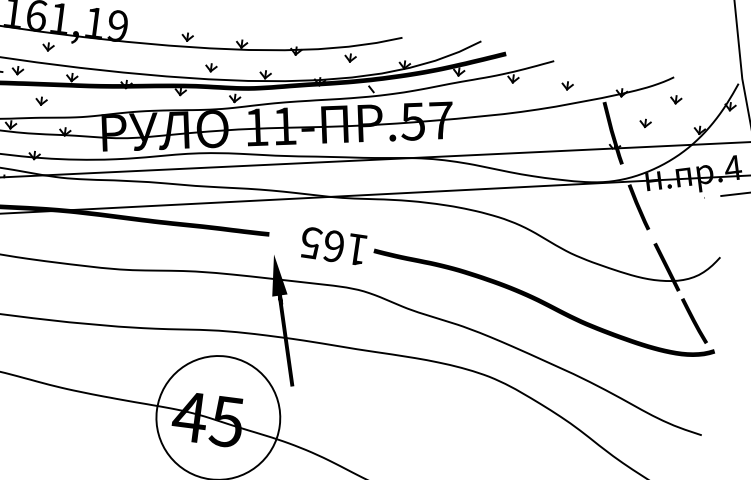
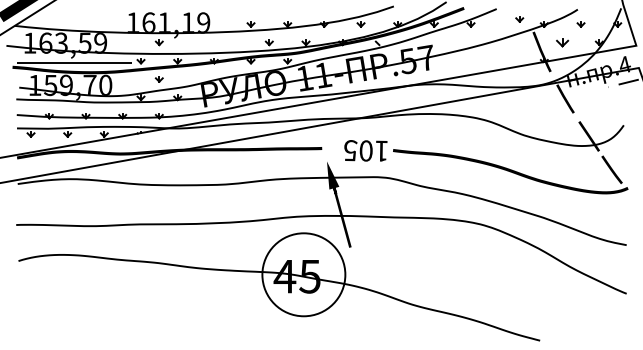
part: (567, 86) -> (519, 19), moved
part: (645, 123) -> (562, 42), size x1.6
text: (333, 245) -> (365, 150), 165 -> 105

